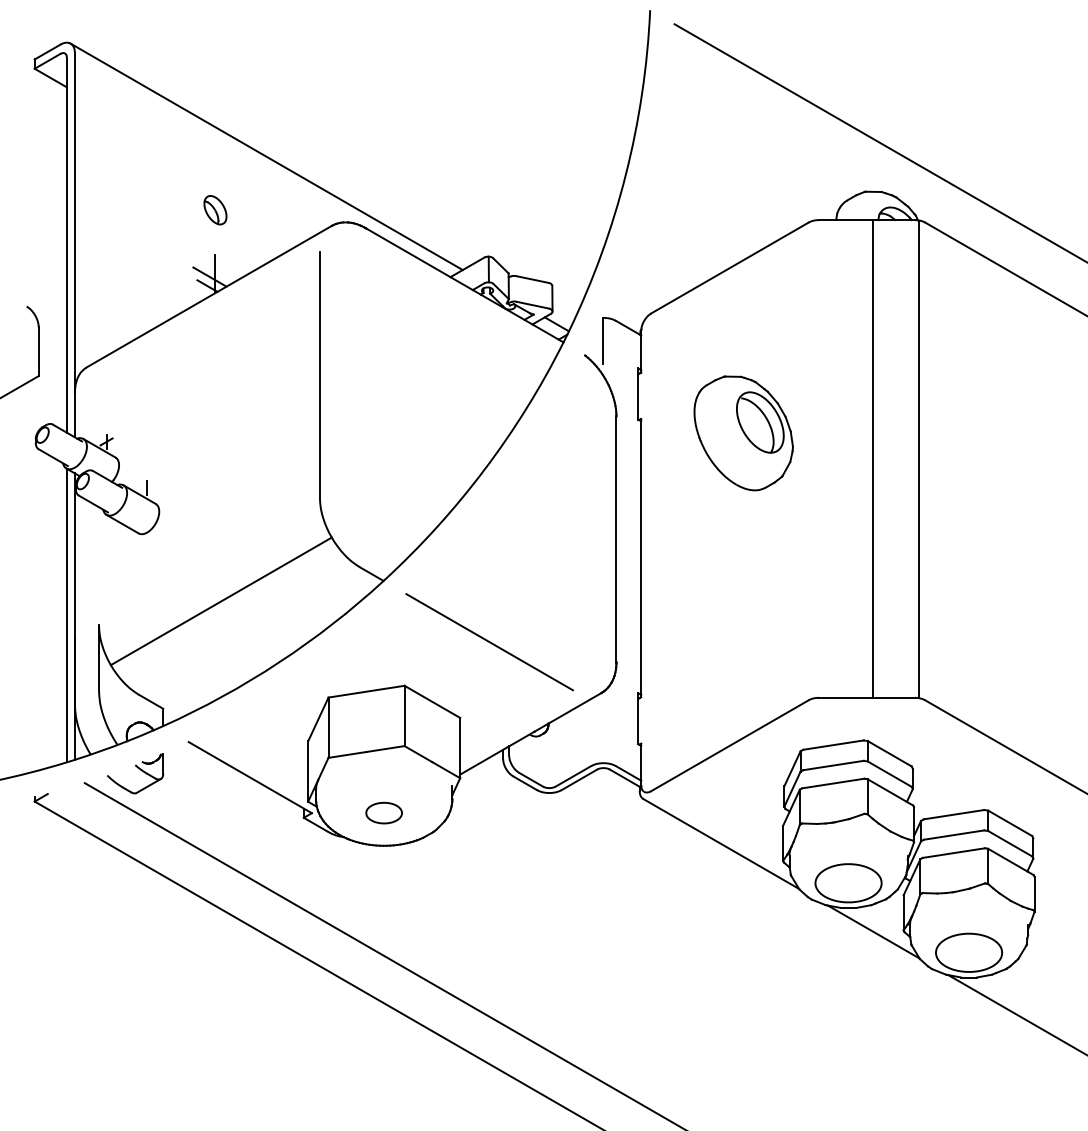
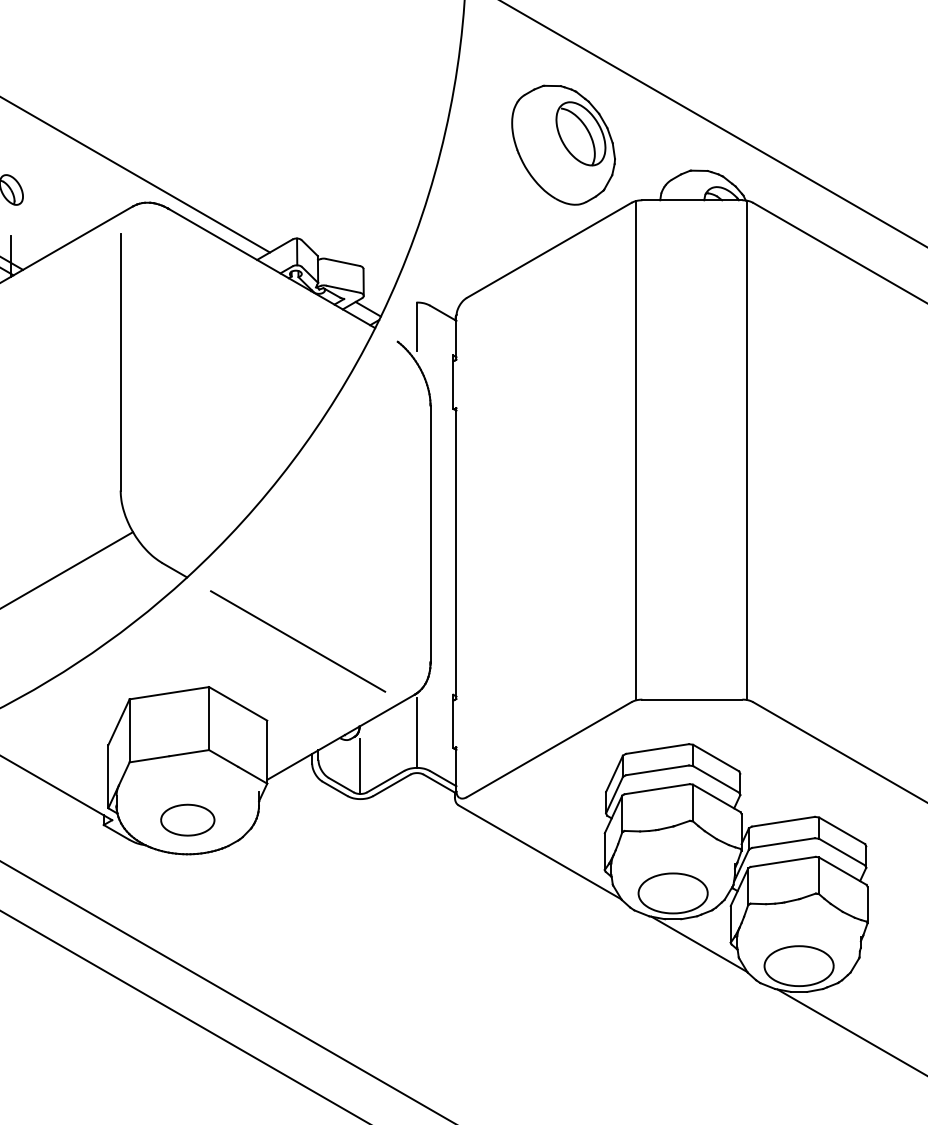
part: (743, 433) -> (563, 145), moved
line: (873, 459) -> (636, 450), moved
line: (603, 729) -> (417, 732), added
line: (549, 761) -> (360, 766), added
part: (383, 812) -> (187, 819), size x1.43

